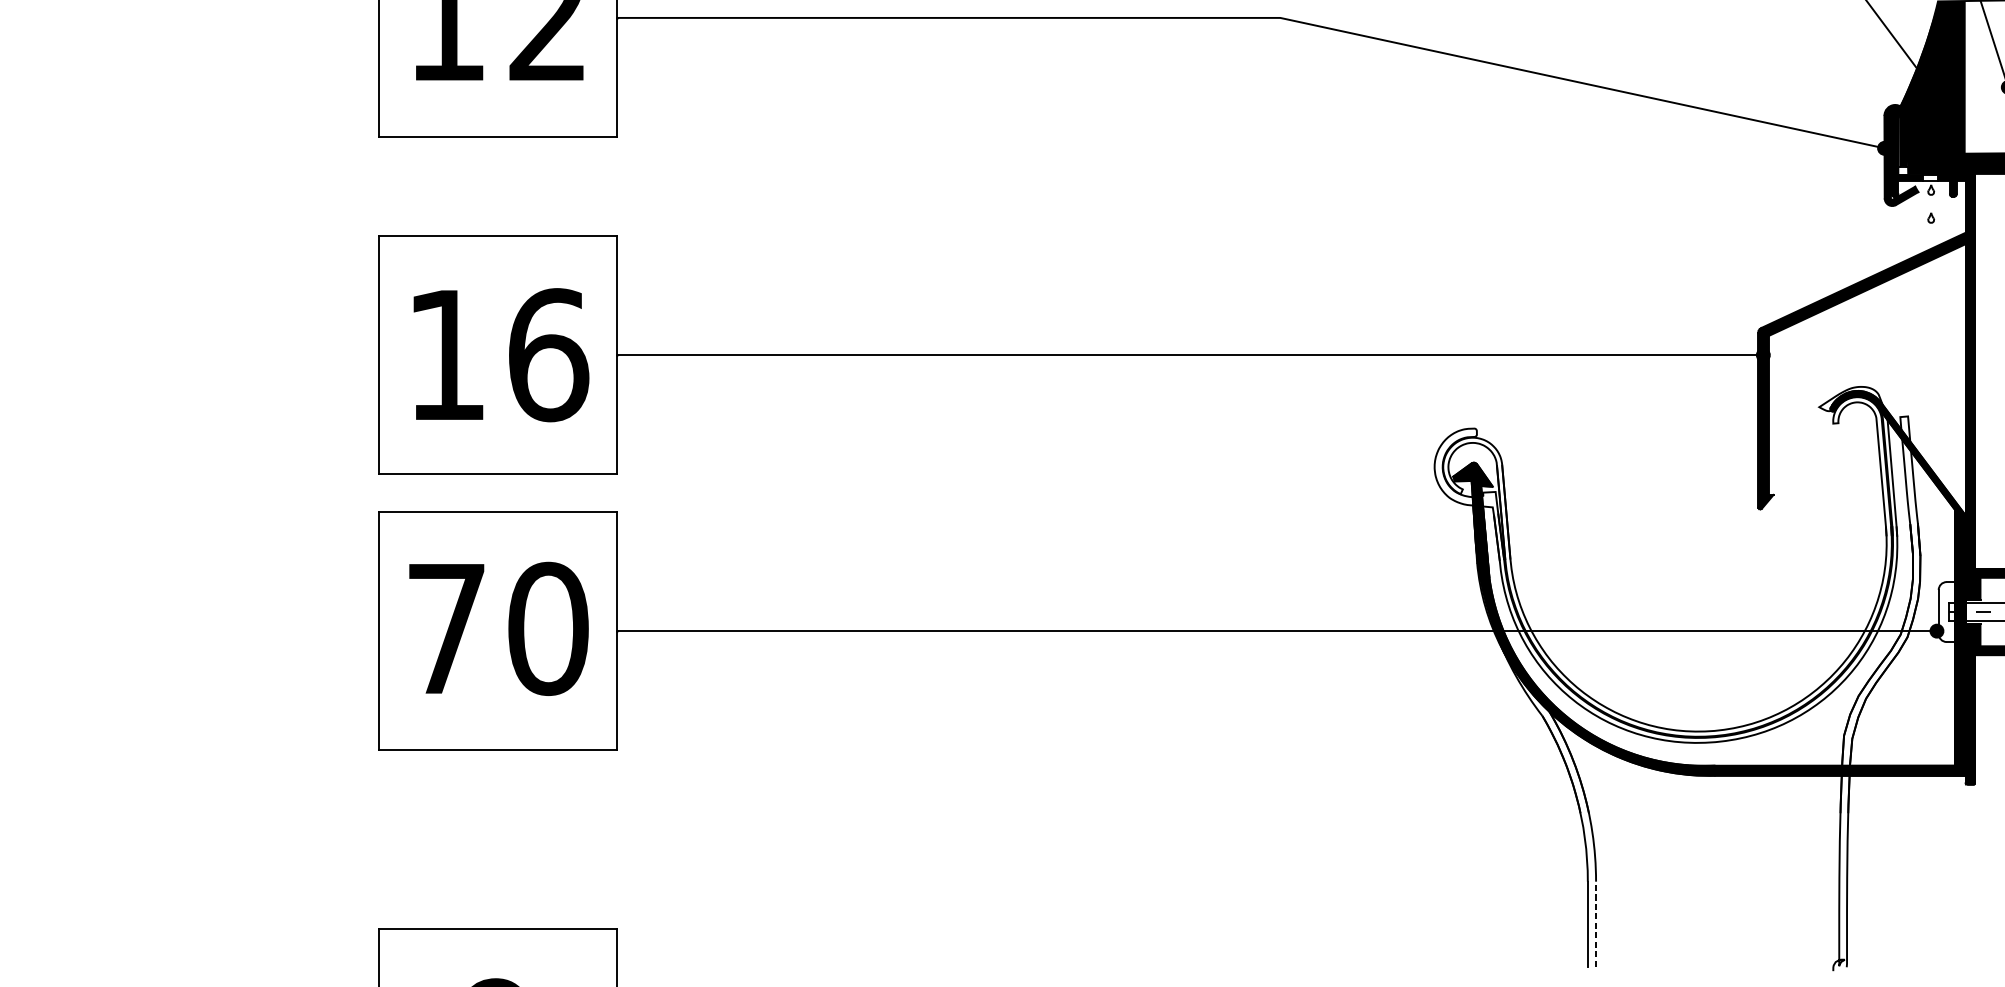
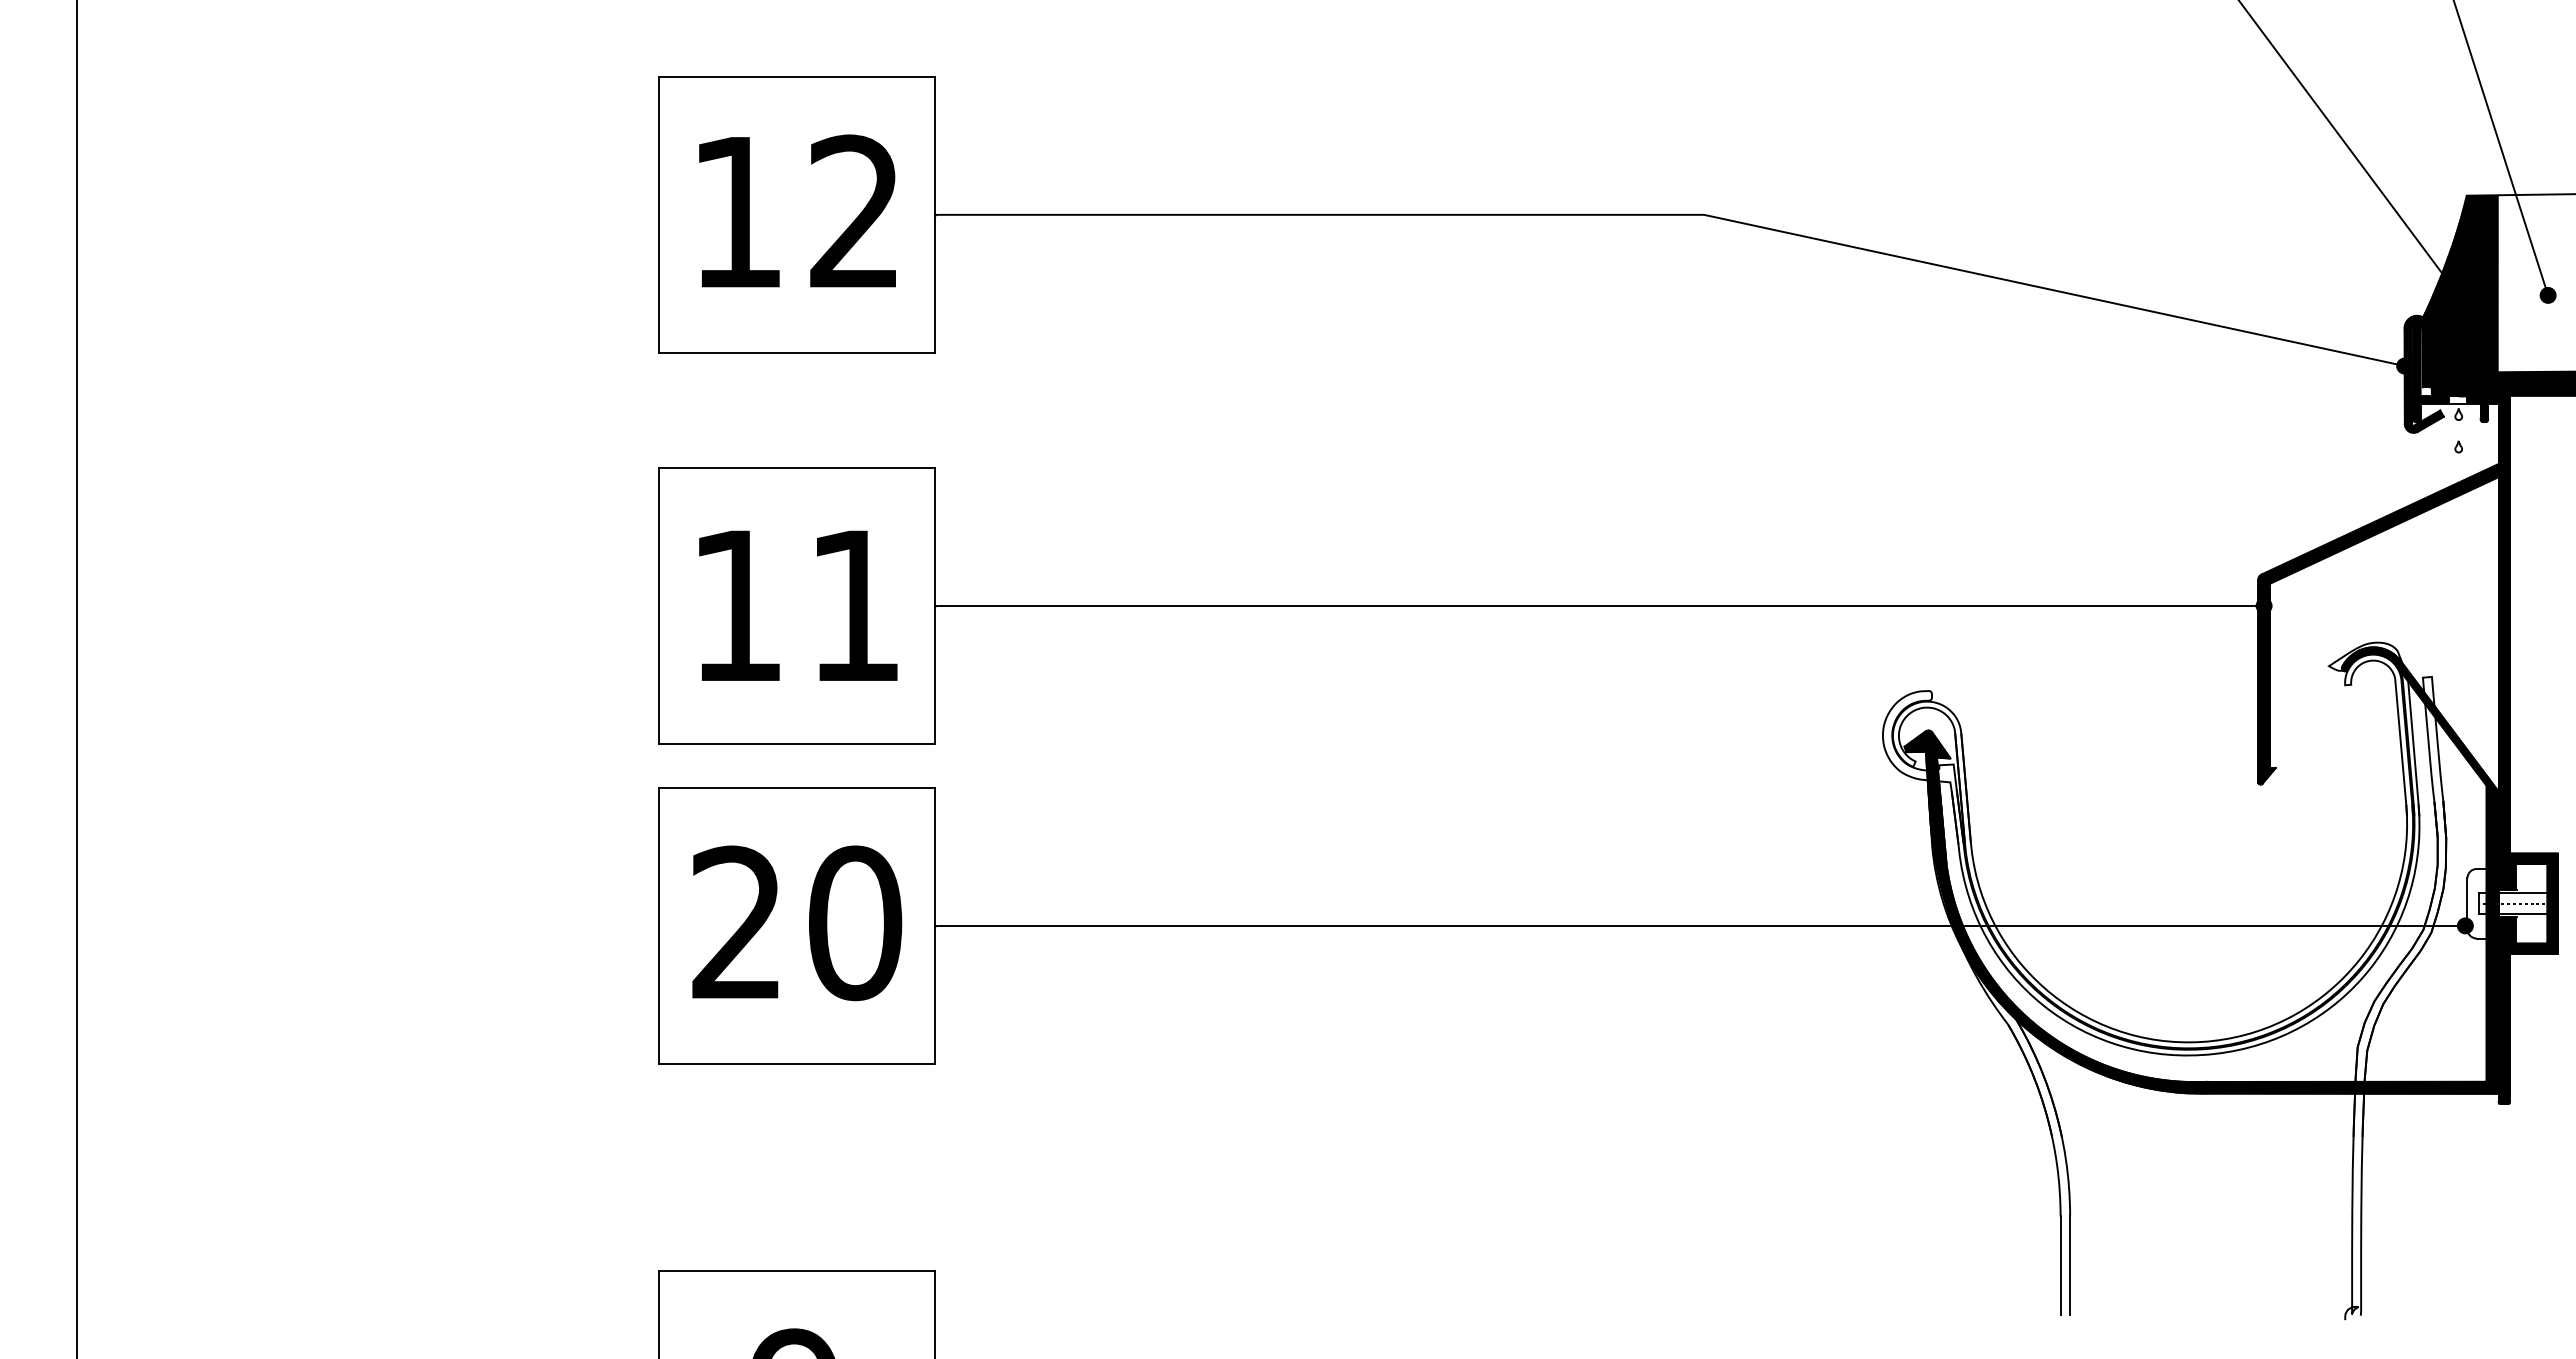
text: (548, 354) -> (855, 605), 16 -> 11
text: (445, 627) -> (736, 921), 70 -> 20
line: (1596, 924) -> (2070, 1265), dashed -> solid

